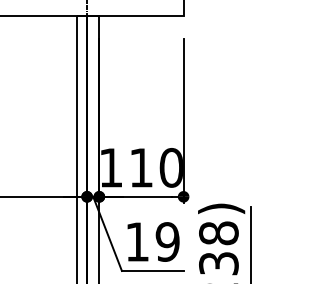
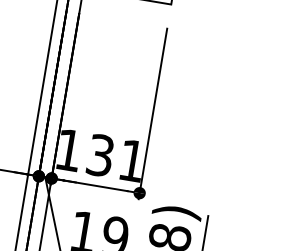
text: (156, 167) -> (116, 157), 110 -> 131

